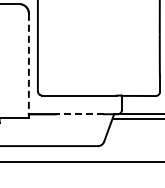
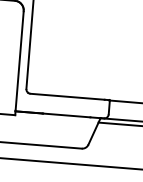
line: (28, 63) -> (19, 60), dashed -> solid
line: (80, 114) -> (67, 115), dashed -> solid

